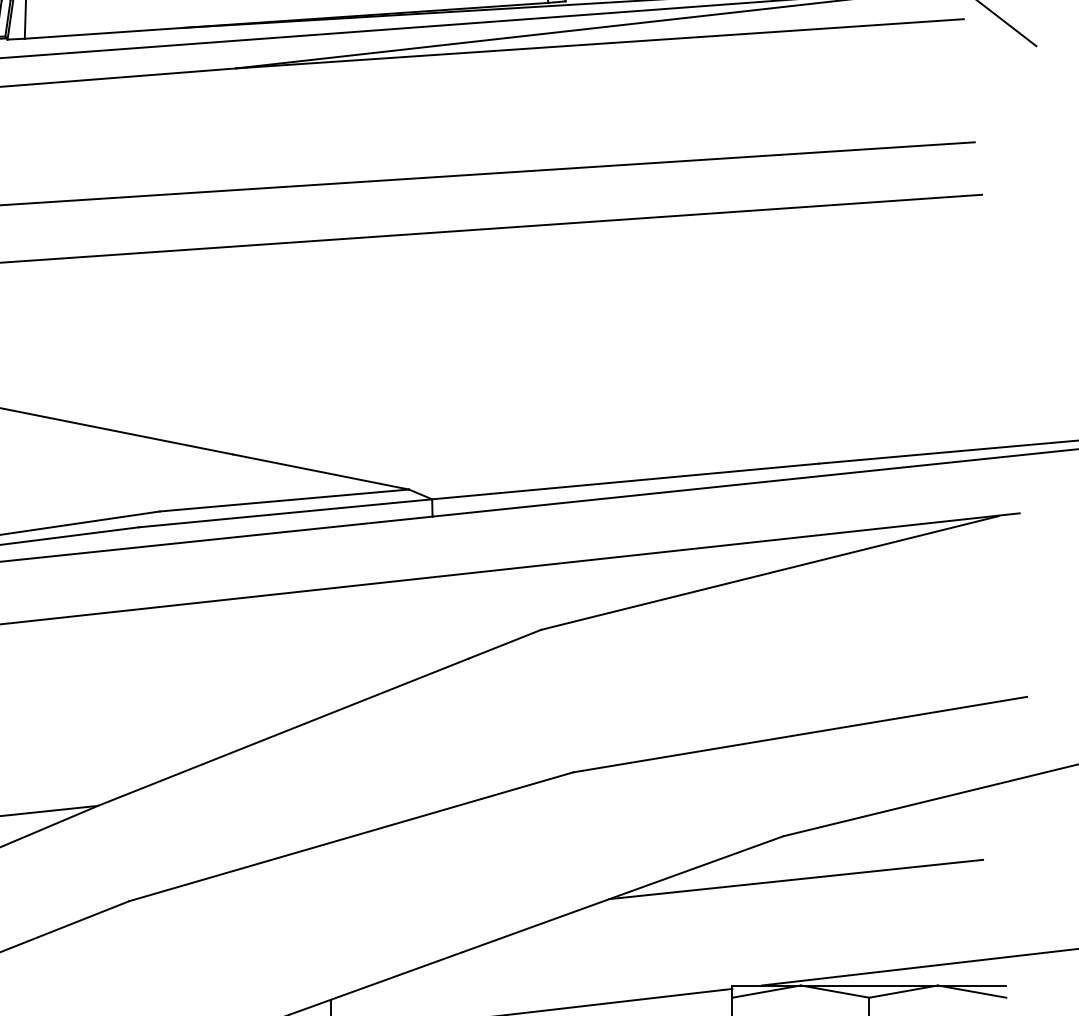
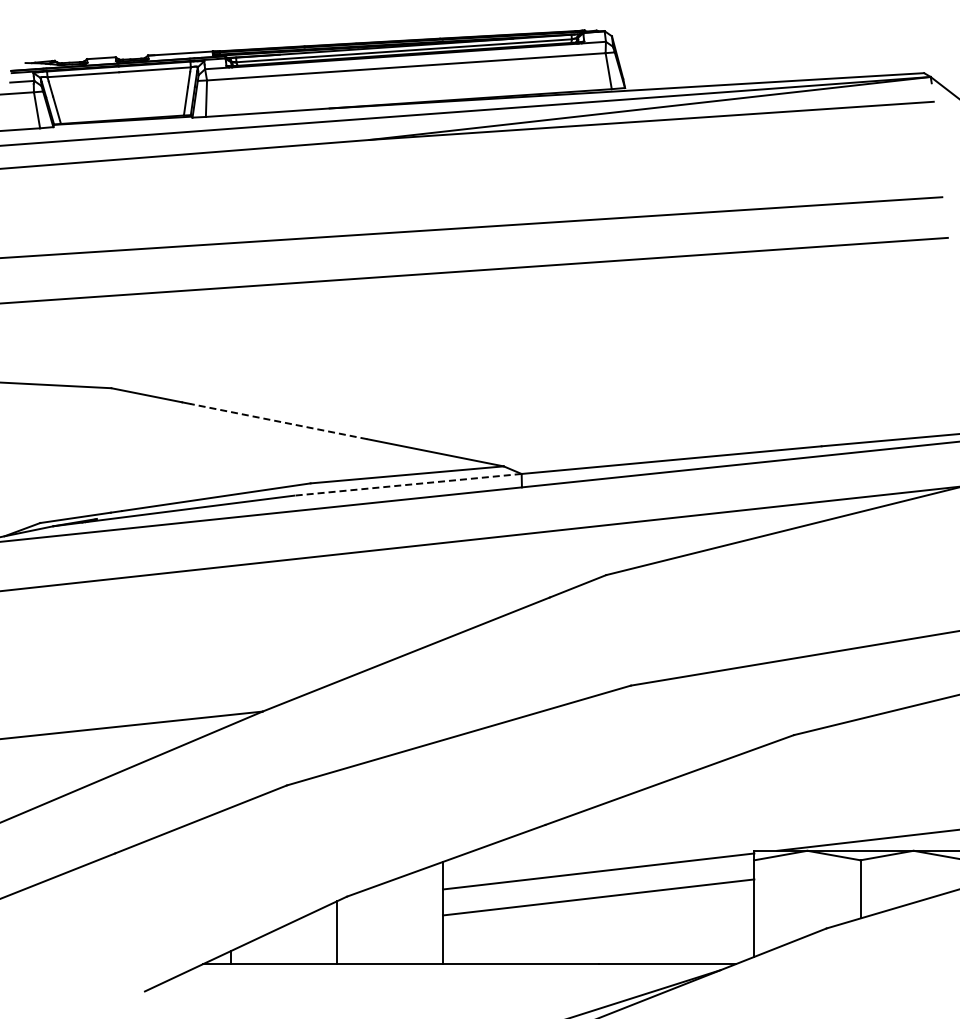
line: (118, 431) -> (278, 421), solid -> dashed
line: (284, 512) -> (407, 484), solid -> dashed
line: (795, 879) -> (803, 768), removed

